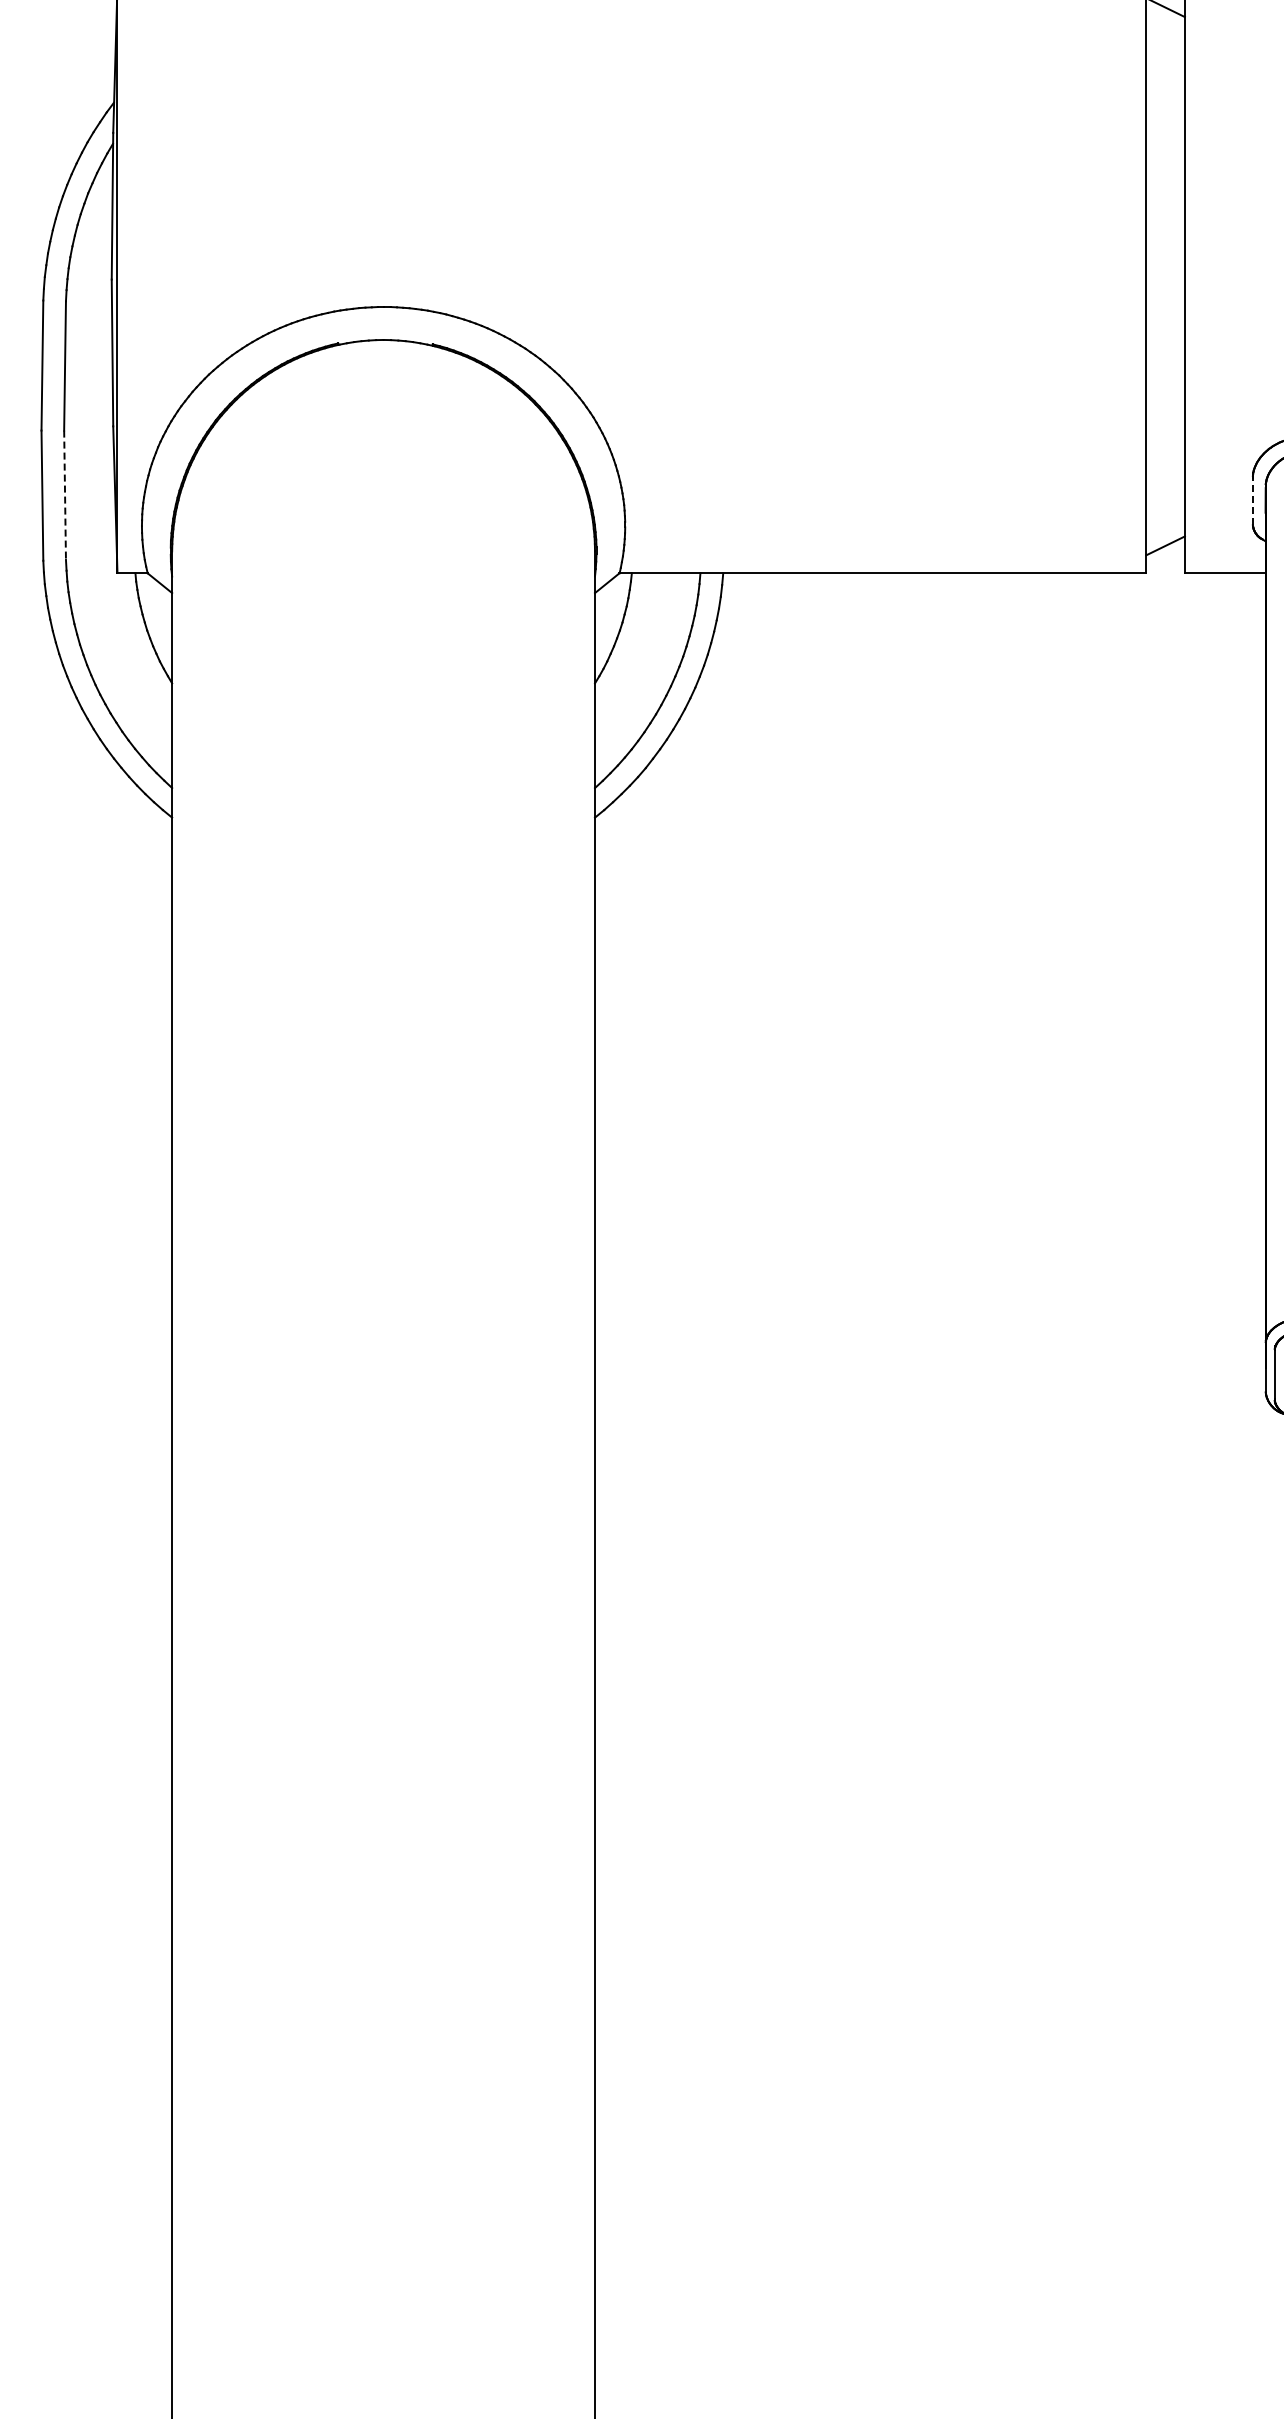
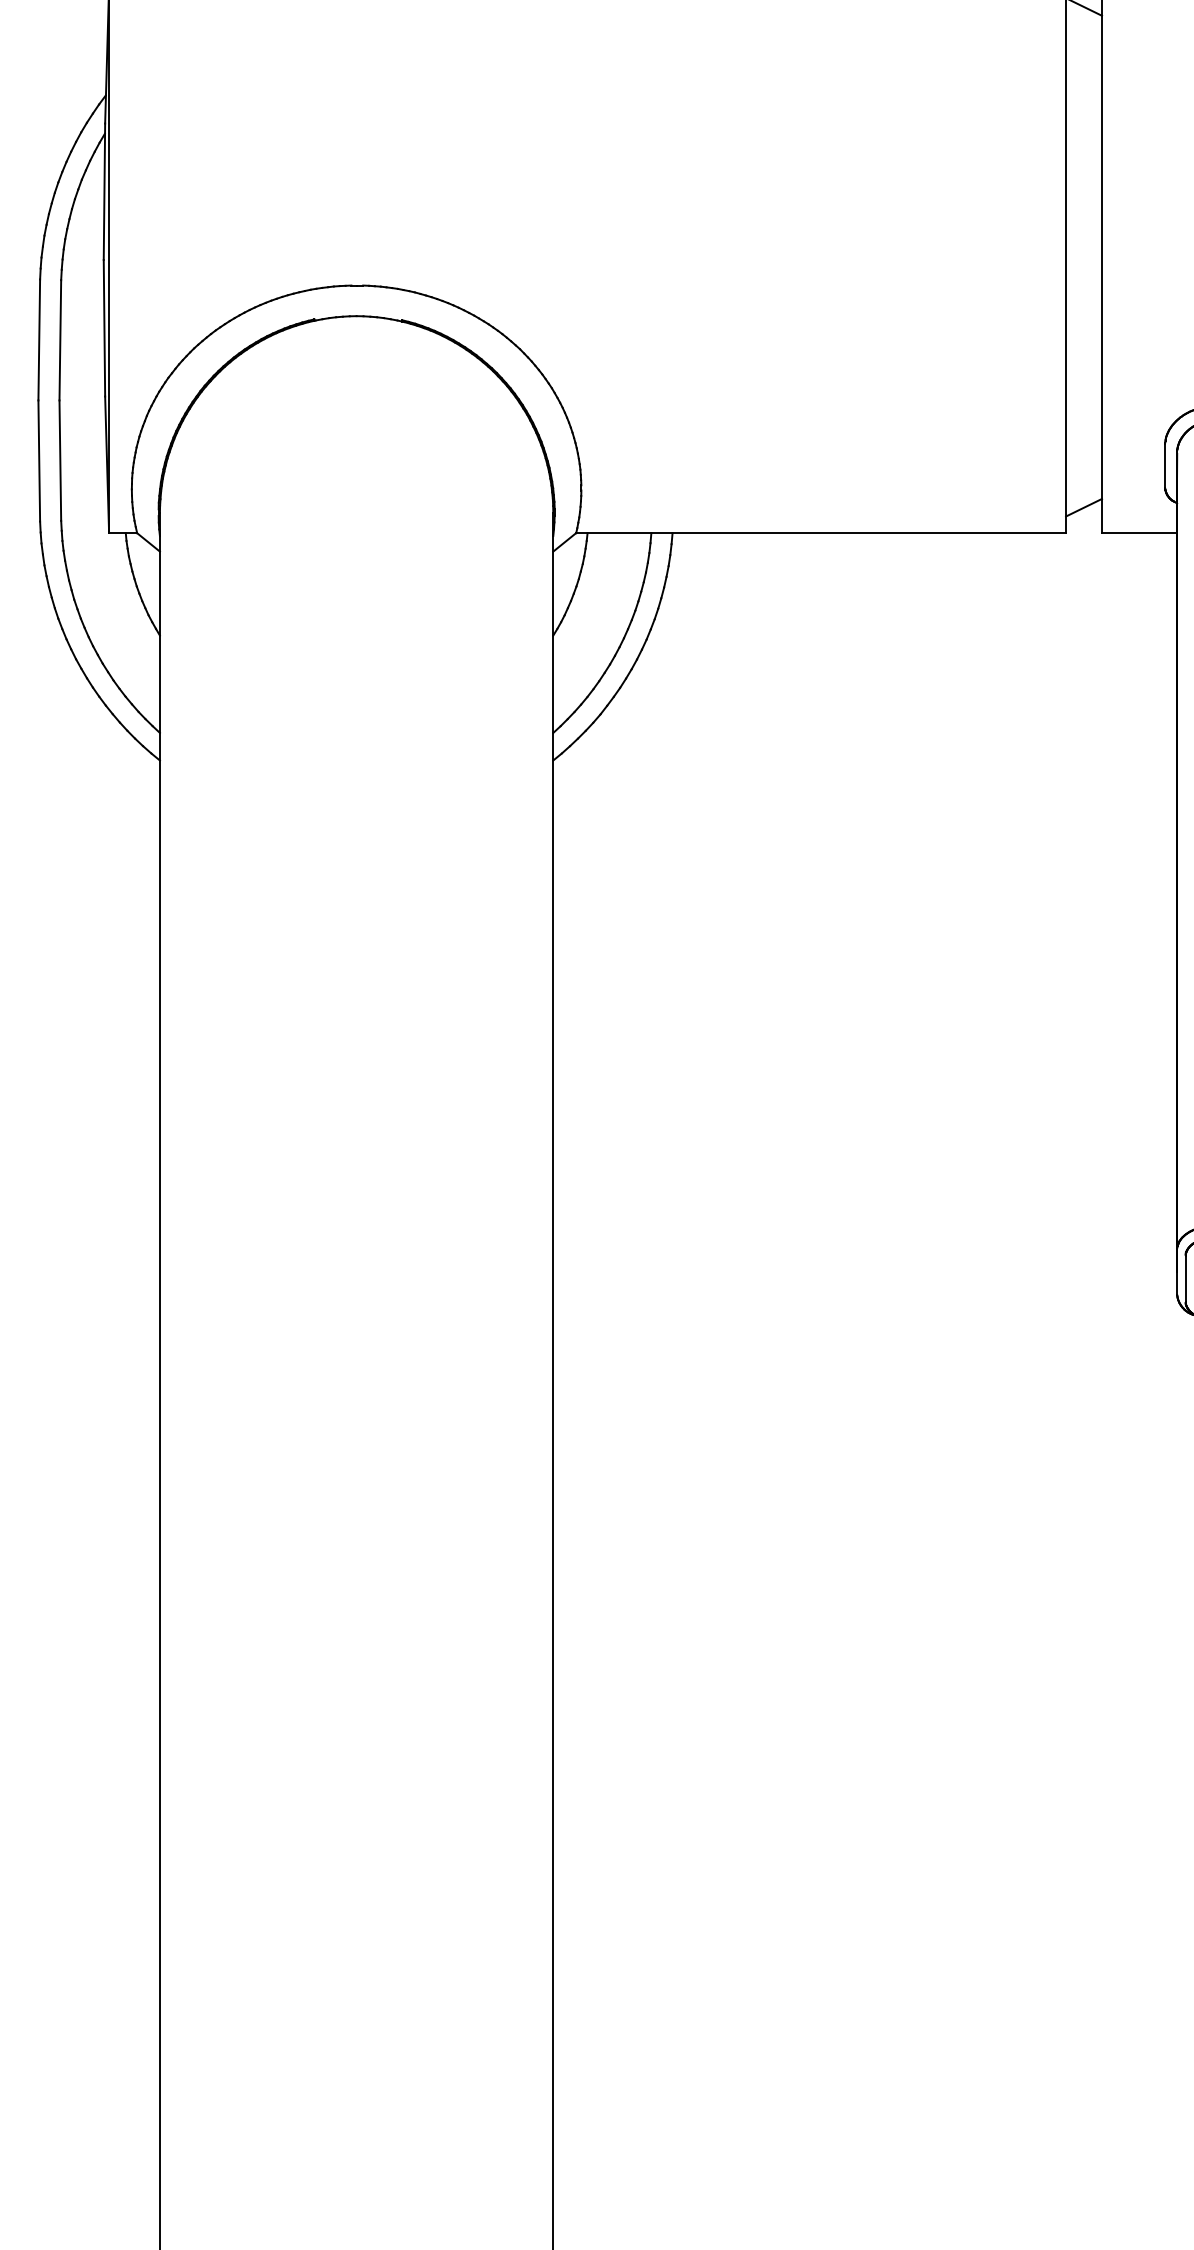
line: (65, 495) -> (60, 460), dashed -> solid
line: (1252, 500) -> (1164, 465), dashed -> solid

